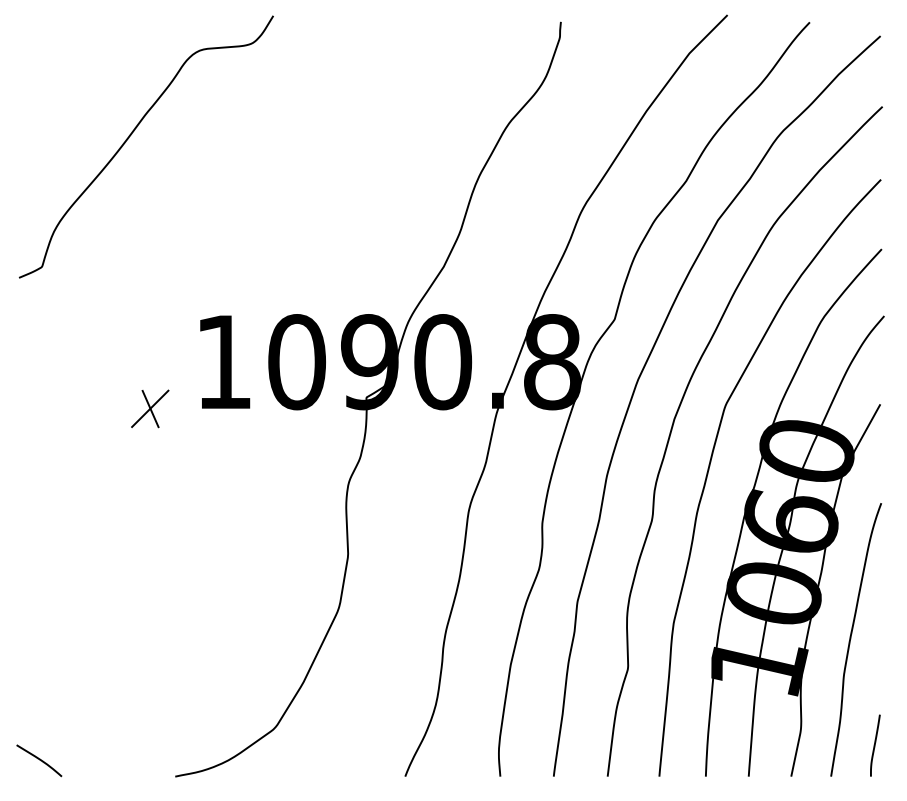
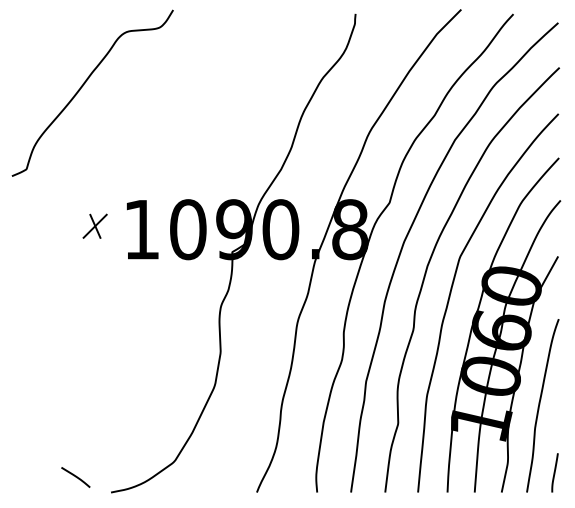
part: (149, 407) -> (94, 225), moved
line: (38, 760) -> (75, 477), moved

